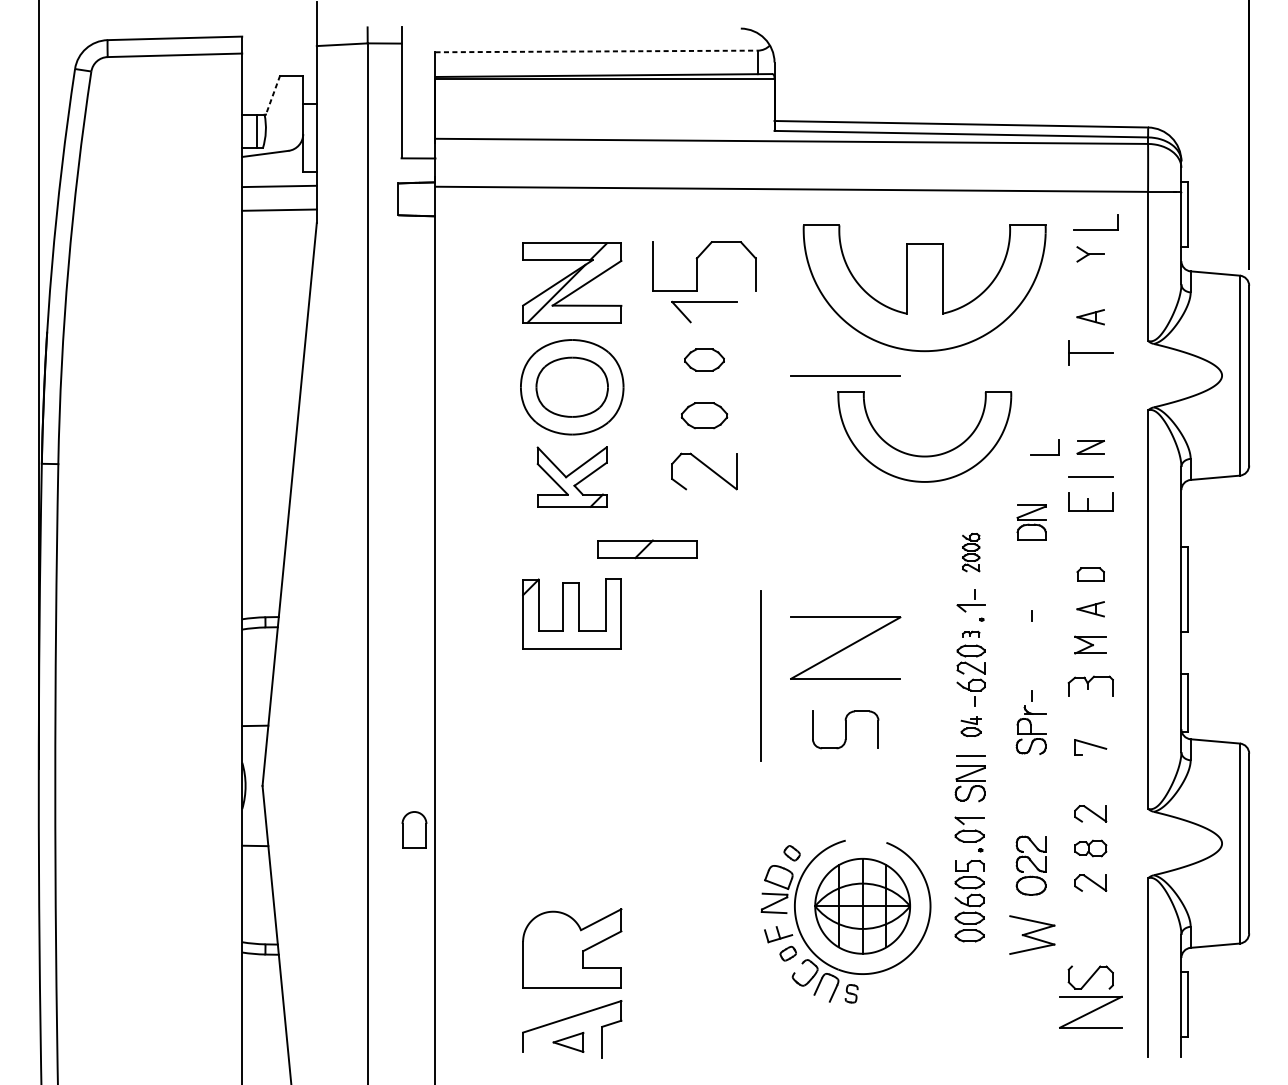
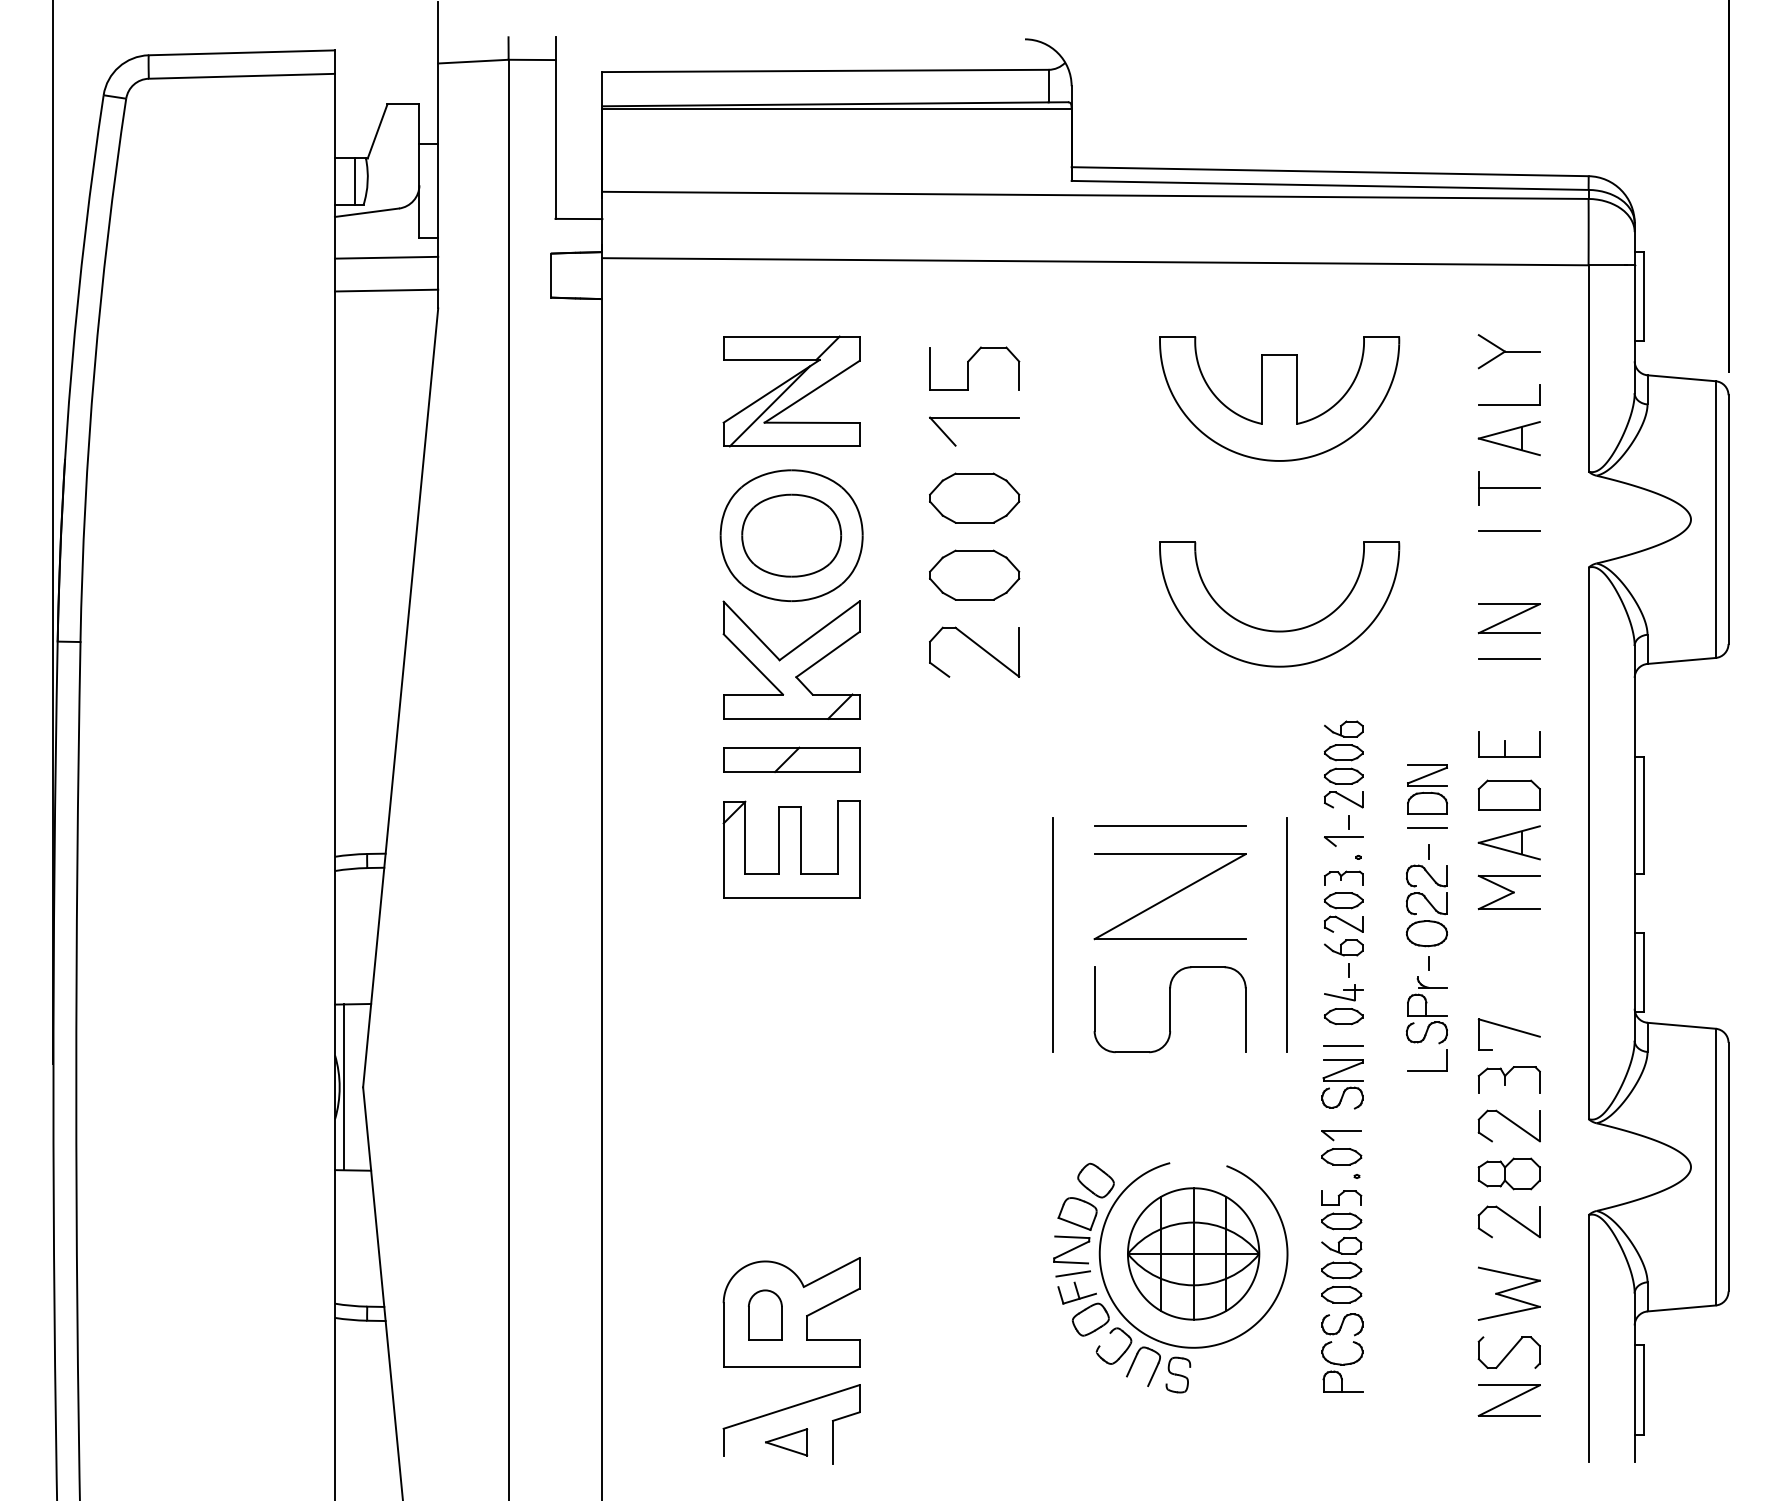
line: (597, 51) -> (826, 70), dashed -> solid
line: (272, 95) -> (377, 131), dashed -> solid
part: (1095, 228) -> (1509, 404), moved
part: (1090, 254) -> (1508, 351), size x1.67
part: (704, 266) -> (974, 368), size x0.62
part: (924, 288) -> (1279, 398), size x0.71
part: (1090, 317) -> (1508, 438), size x1.67
part: (704, 359) -> (974, 497), size x1.67
line: (845, 375) -> (1170, 825), moved
line: (1090, 384) -> (1508, 531), added
part: (704, 415) -> (974, 574), size x1.43
part: (1090, 447) -> (1508, 618), size x1.67
part: (1044, 455) -> (1427, 1070), moved
part: (572, 476) -> (791, 659), size x1.43
part: (1090, 502) -> (1509, 744), moved
part: (1031, 522) -> (1427, 789), moved
part: (647, 549) -> (791, 759), moved
part: (970, 552) -> (1343, 764), size x1.67
part: (1090, 574) -> (1508, 794), size x1.67
line: (1031, 598) -> (1427, 827), added
part: (1090, 608) -> (1508, 842), size x1.67
part: (970, 634) -> (1343, 877), size x1.67
part: (1090, 645) -> (1508, 892), size x1.43
line: (930, 675) -> (1287, 934), added
part: (1090, 685) -> (1508, 1079), moved
part: (970, 726) -> (1343, 1004), size x1.43
part: (845, 729) -> (1169, 1009), size x1.67
part: (1090, 747) -> (1508, 1034), size x1.43
line: (249, 786) -> (344, 1087), added
part: (1090, 813) -> (1508, 1125), size x1.43
part: (414, 829) -> (765, 1314), moved
part: (1090, 848) -> (1508, 1173), size x1.43
part: (791, 853) -> (1095, 1180), size x1.67
part: (1030, 865) -> (1426, 905), moved
part: (1090, 882) -> (1508, 1221), size x1.43
line: (775, 920) -> (1073, 1273), added
part: (1031, 934) -> (1508, 1293), moved
part: (788, 953) -> (1090, 1319), size x1.67
part: (969, 985) -> (1341, 1363), added
part: (851, 993) -> (1178, 1374), size x1.43
part: (1090, 1012) -> (1508, 1400), size x0.71

